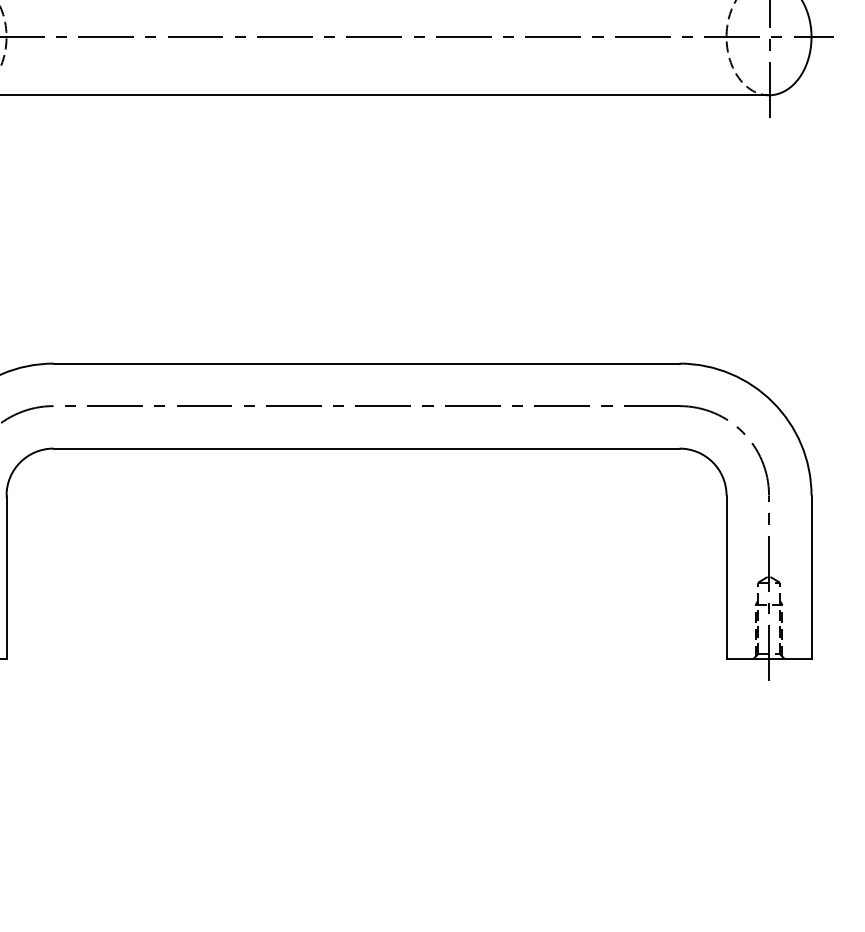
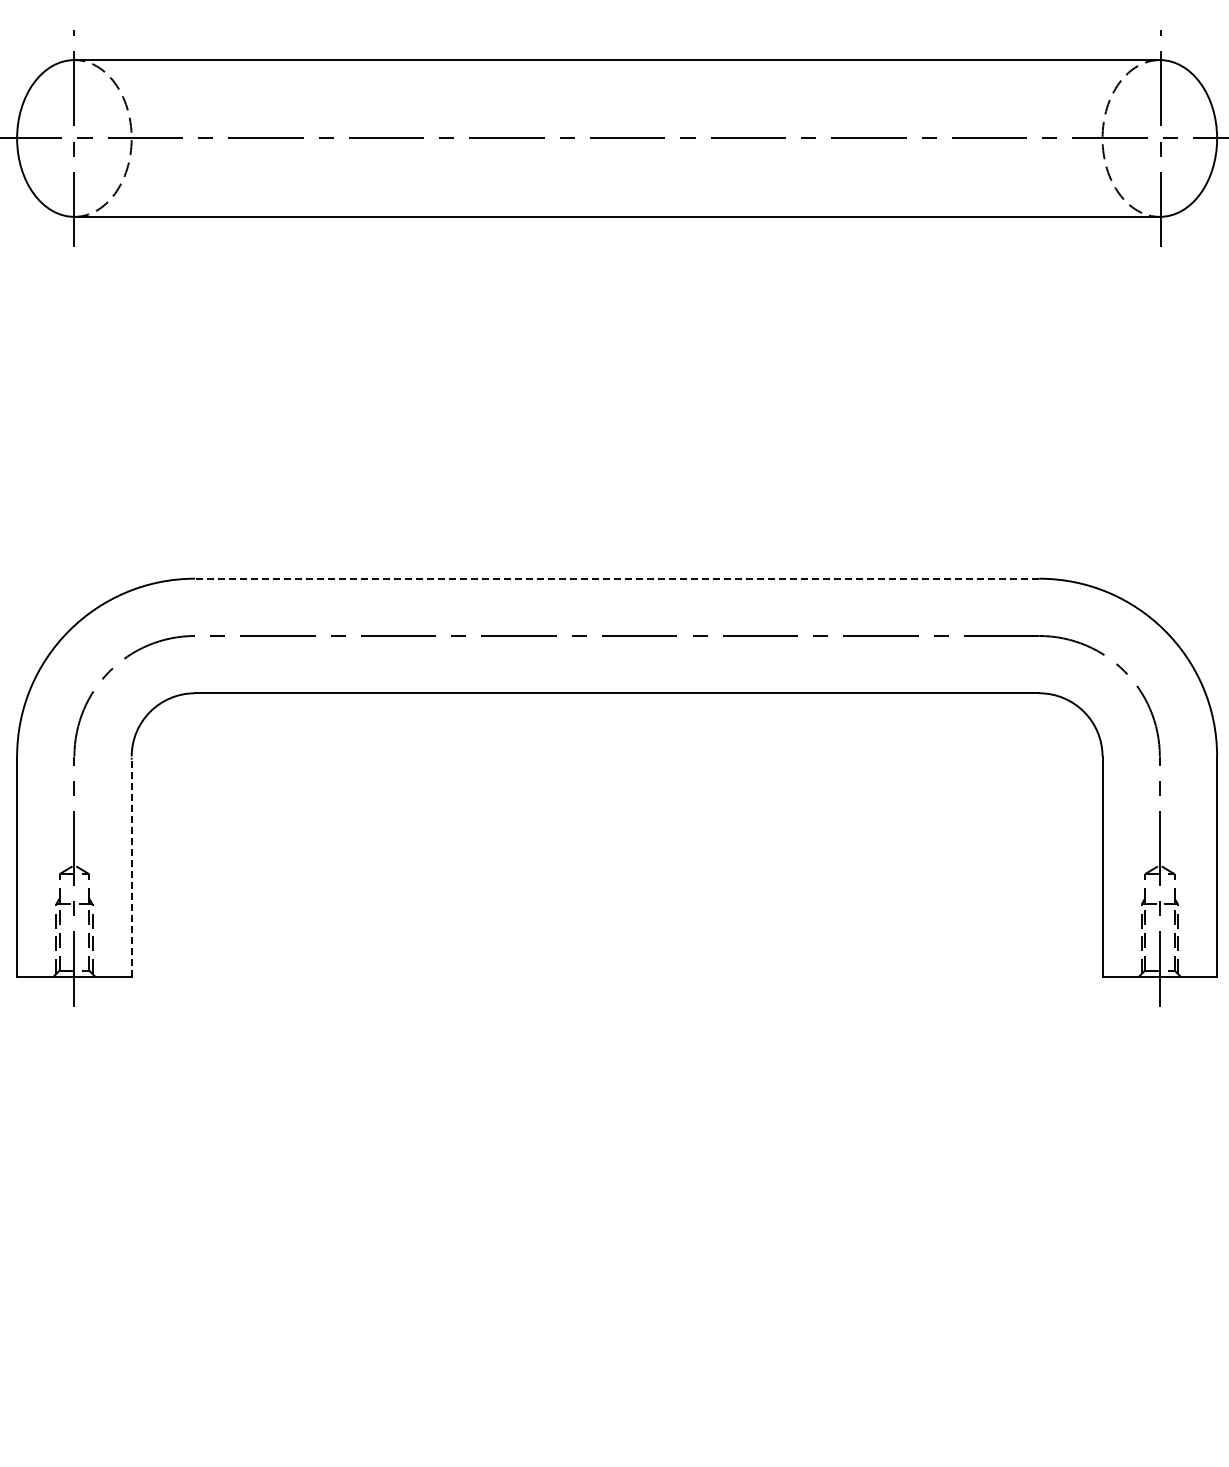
line: (366, 363) -> (616, 578), solid -> dashed
line: (6, 577) -> (131, 866), solid -> dashed

